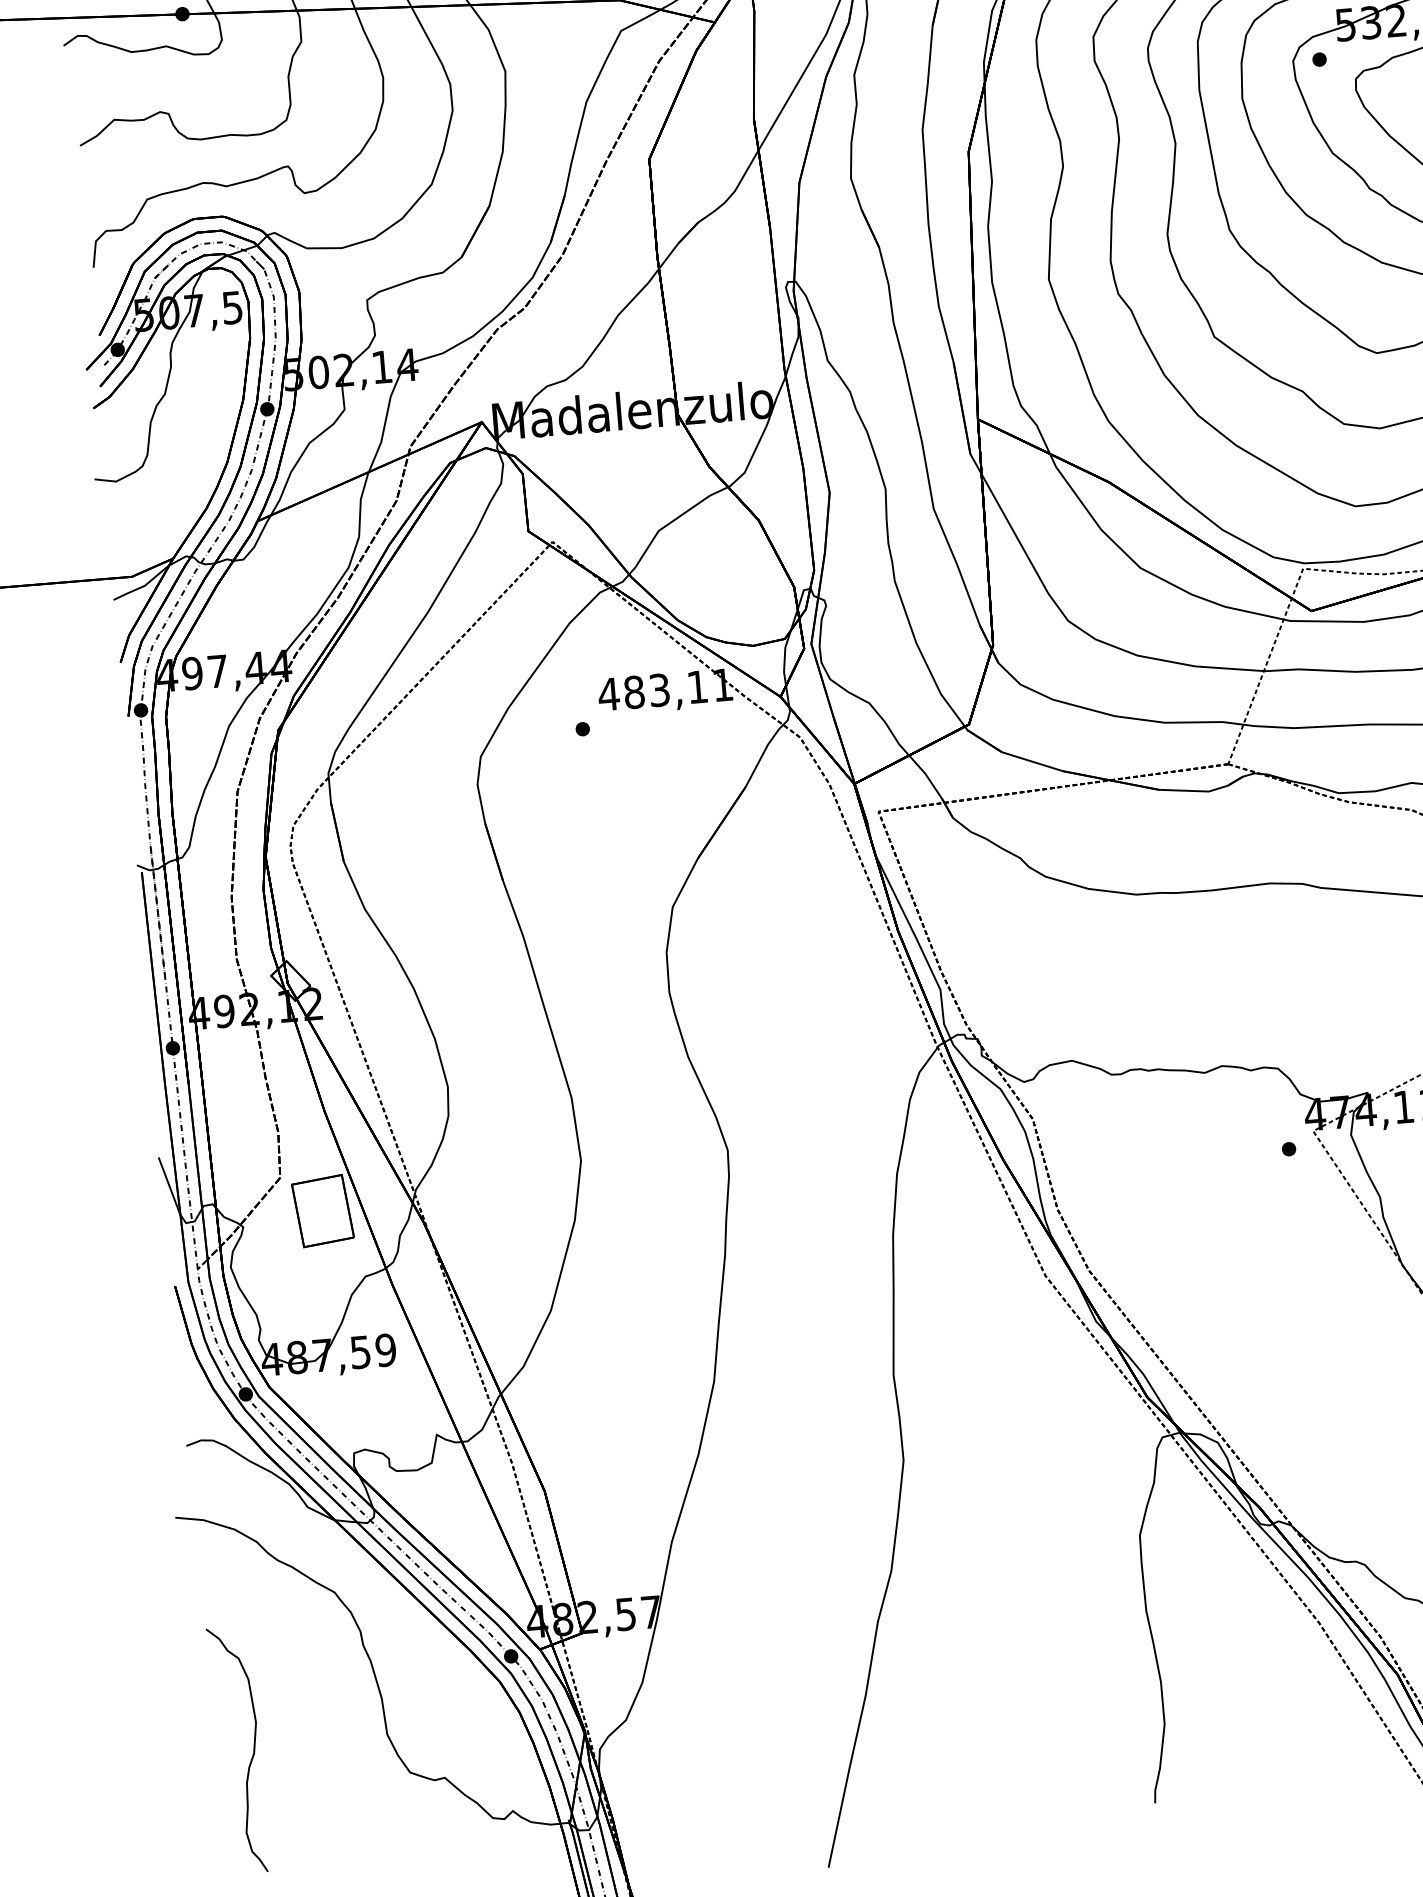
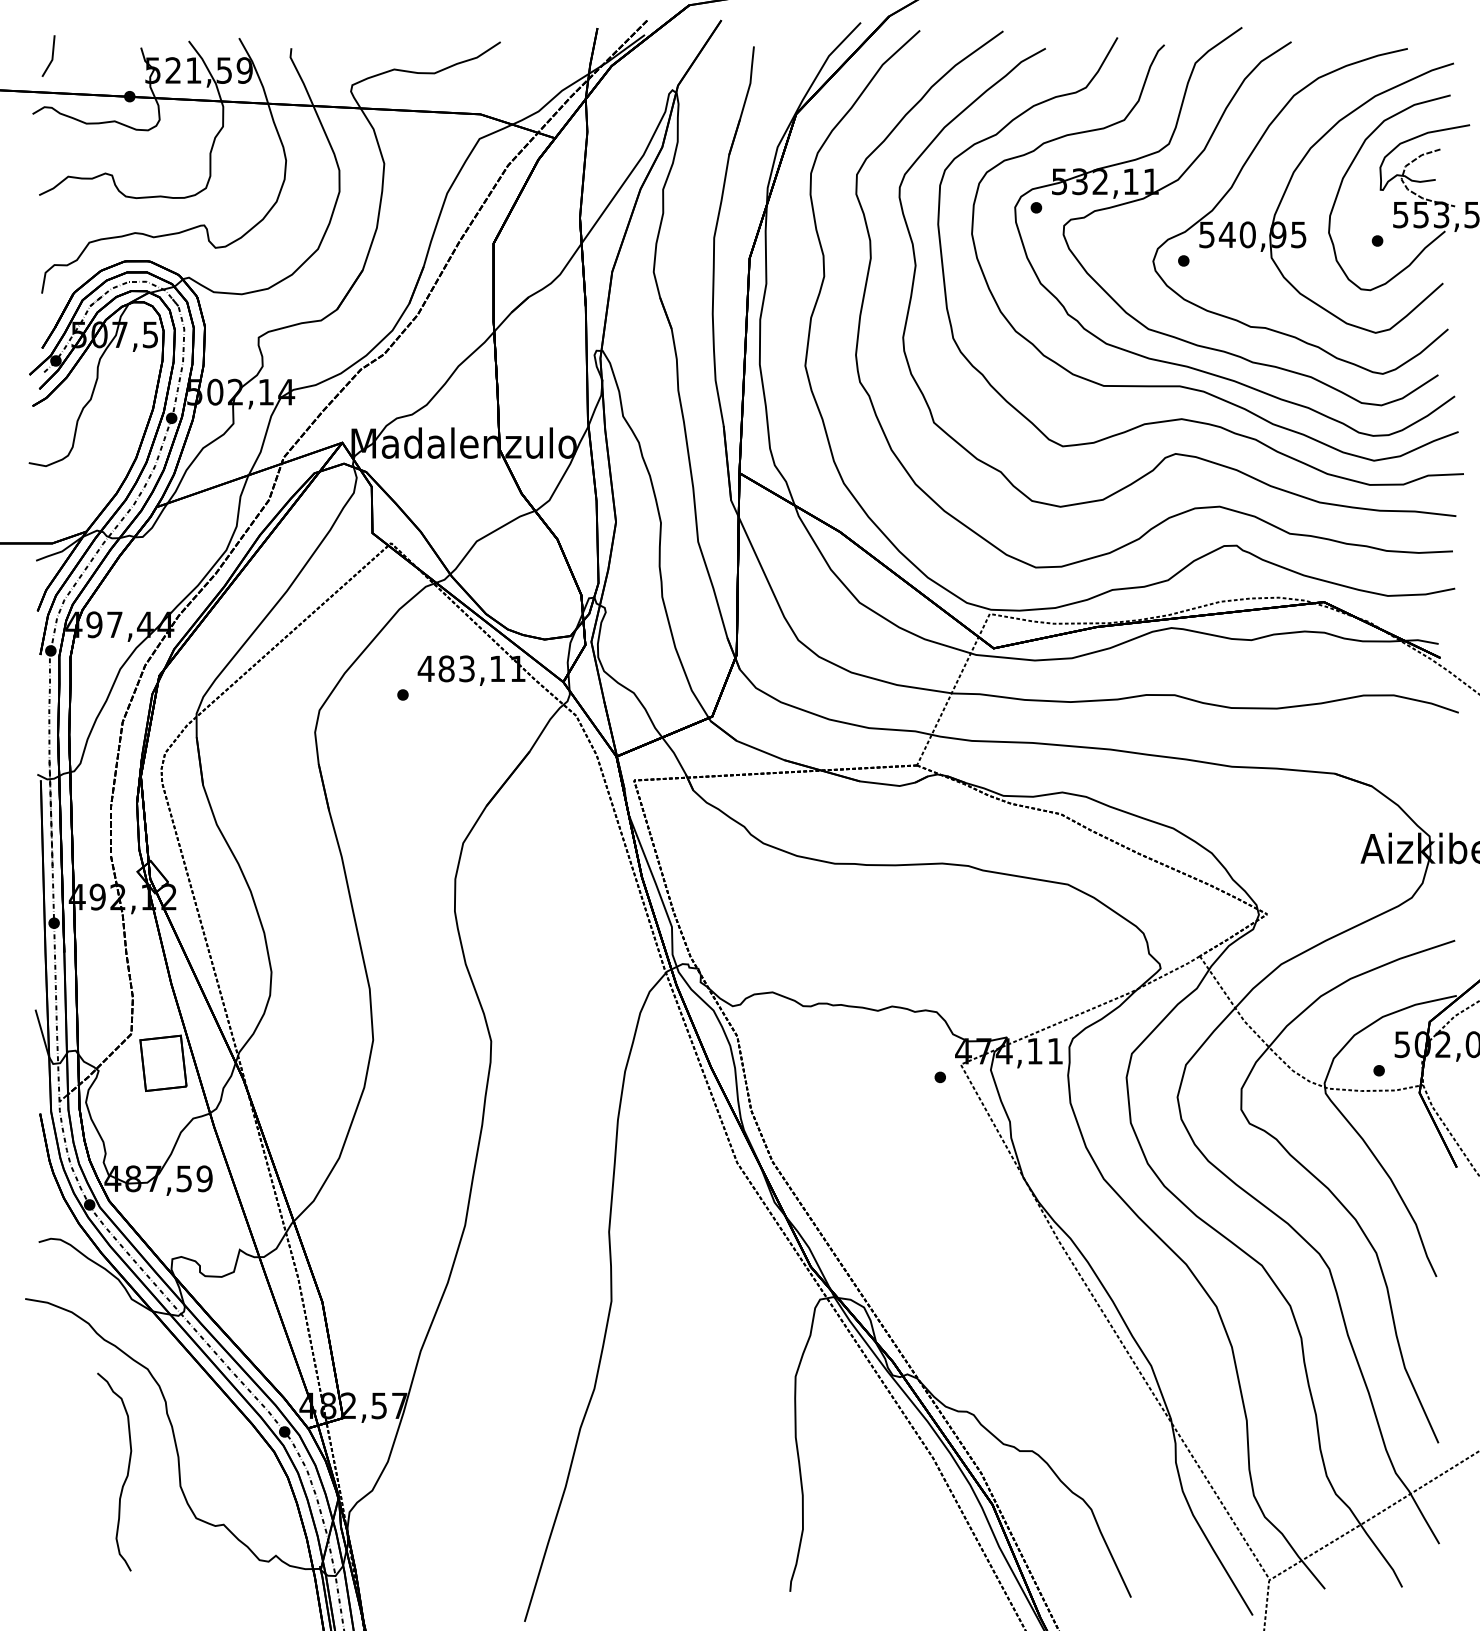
curve: (251, 1755) -> (125, 1477), moved

